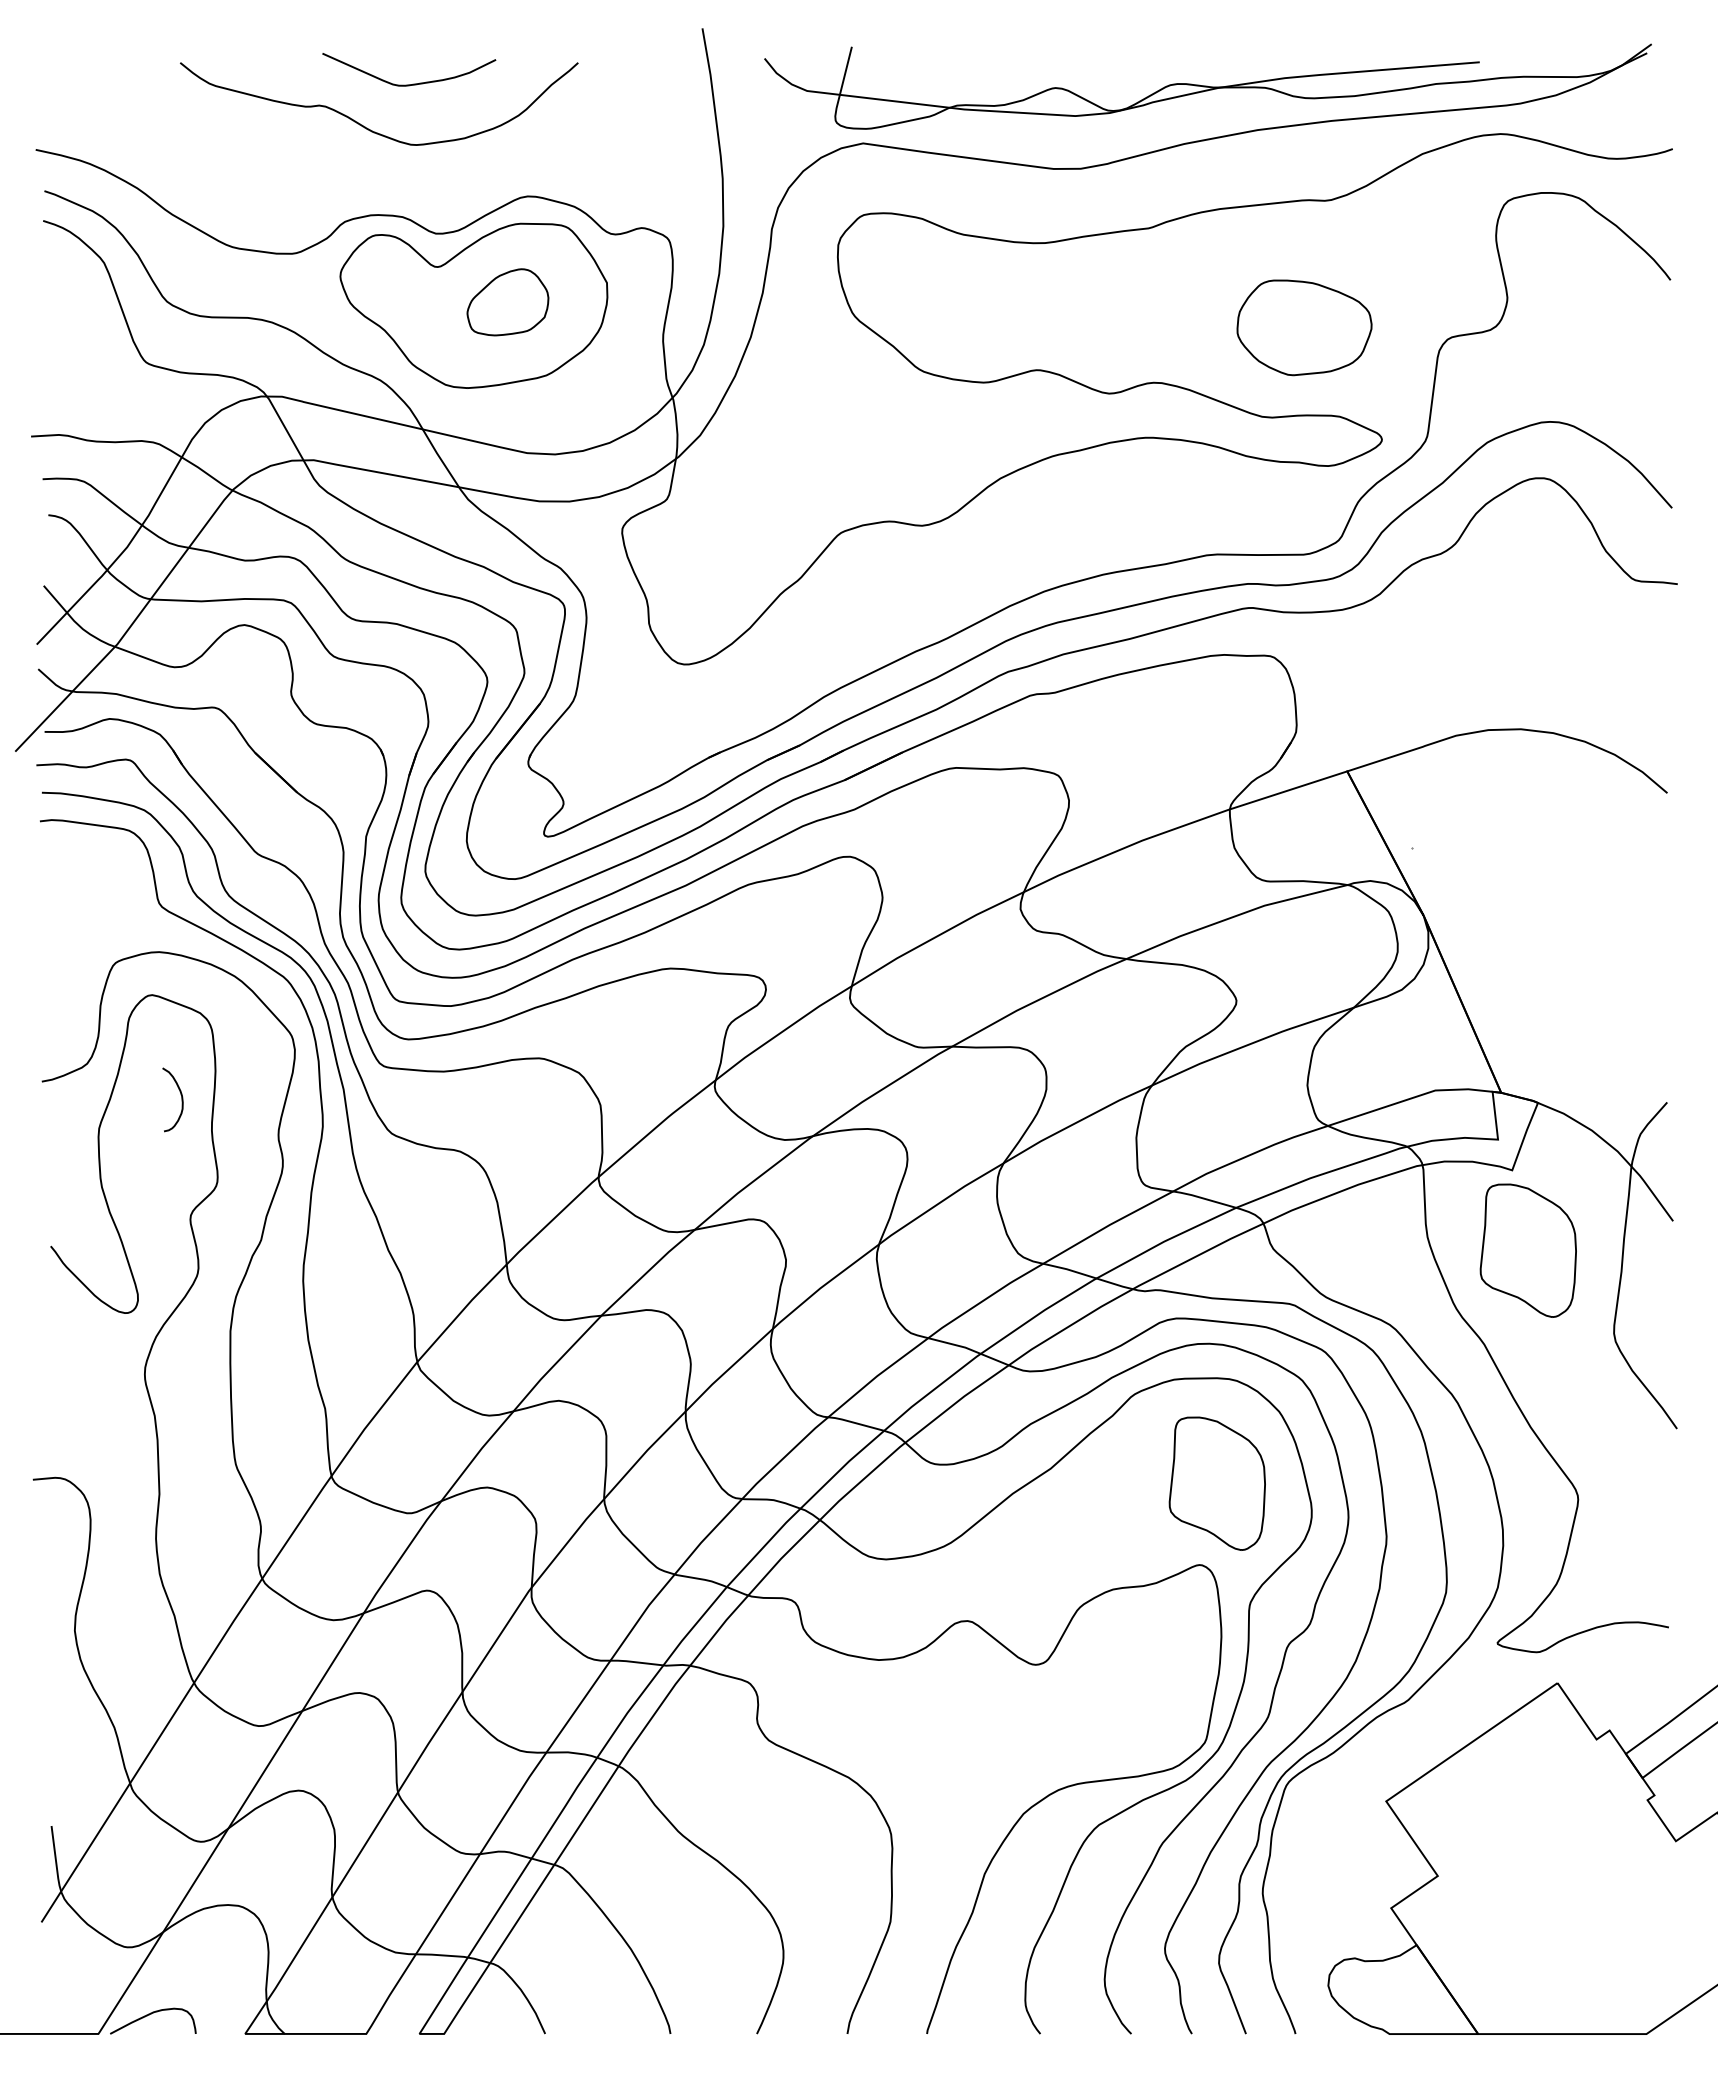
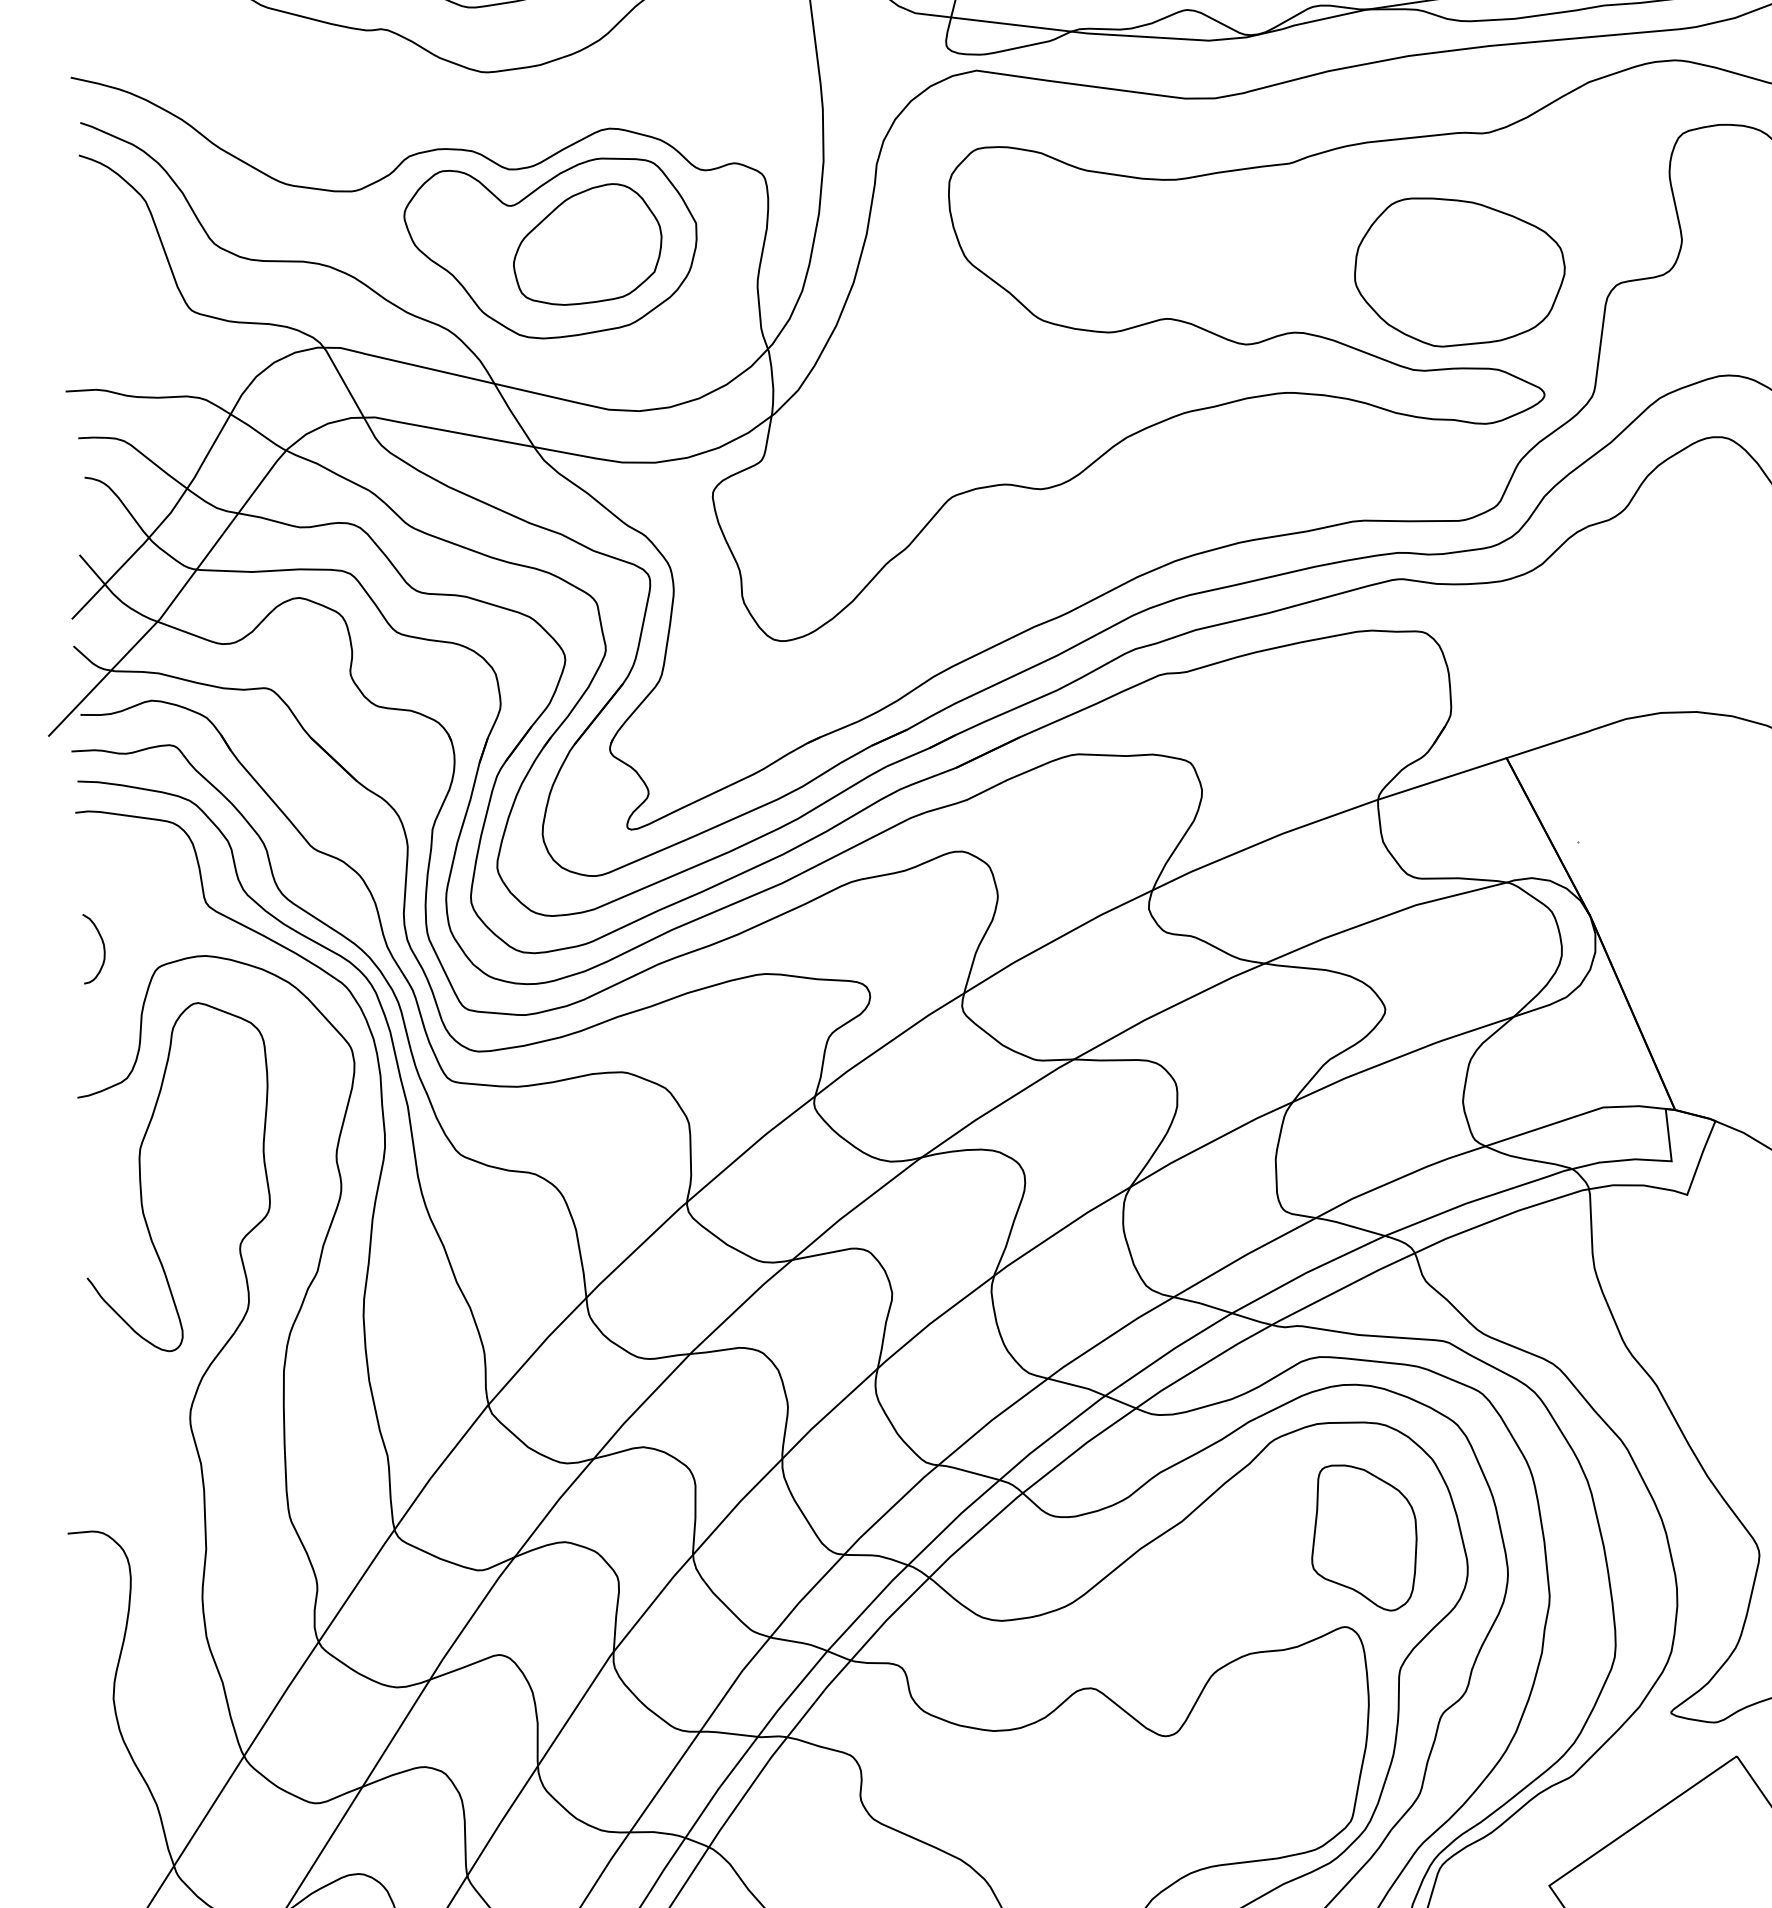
part: (507, 302) -> (587, 244), size x1.67
part: (1304, 327) -> (1459, 272), size x1.43
curve: (181, 1099) -> (103, 948), moved
part: (1527, 1250) -> (1703, 1282), removed

